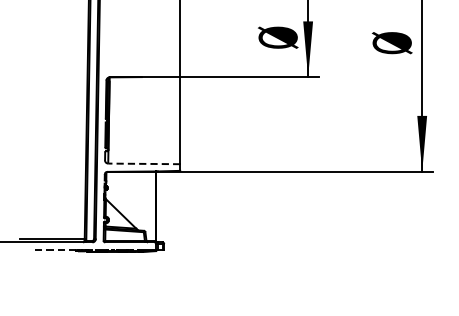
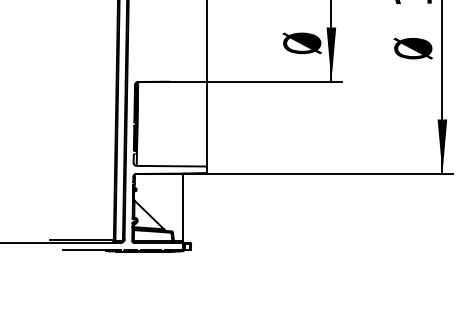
line: (143, 164) -> (171, 166), dashed -> solid
line: (53, 250) -> (83, 250), dashed -> solid

